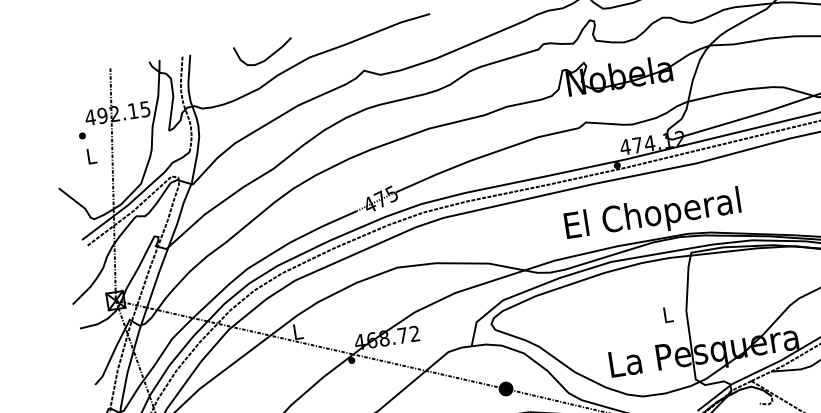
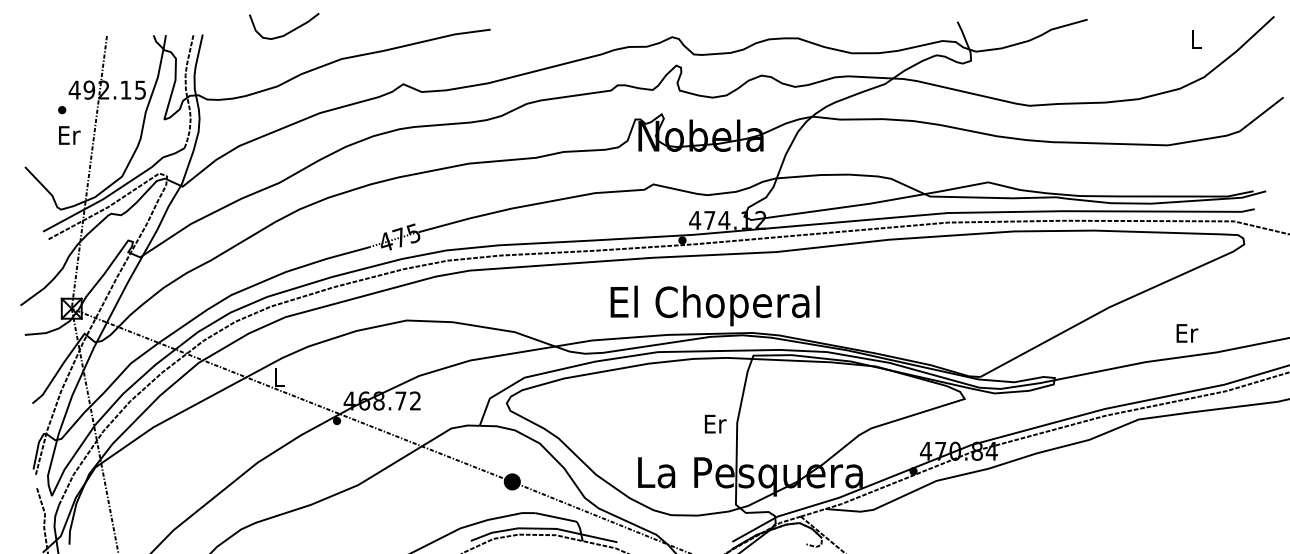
curve: (267, 57) -> (287, 32), moved
text: (91, 156) -> (69, 135), L -> Er
text: (668, 314) -> (715, 423), L -> Er

